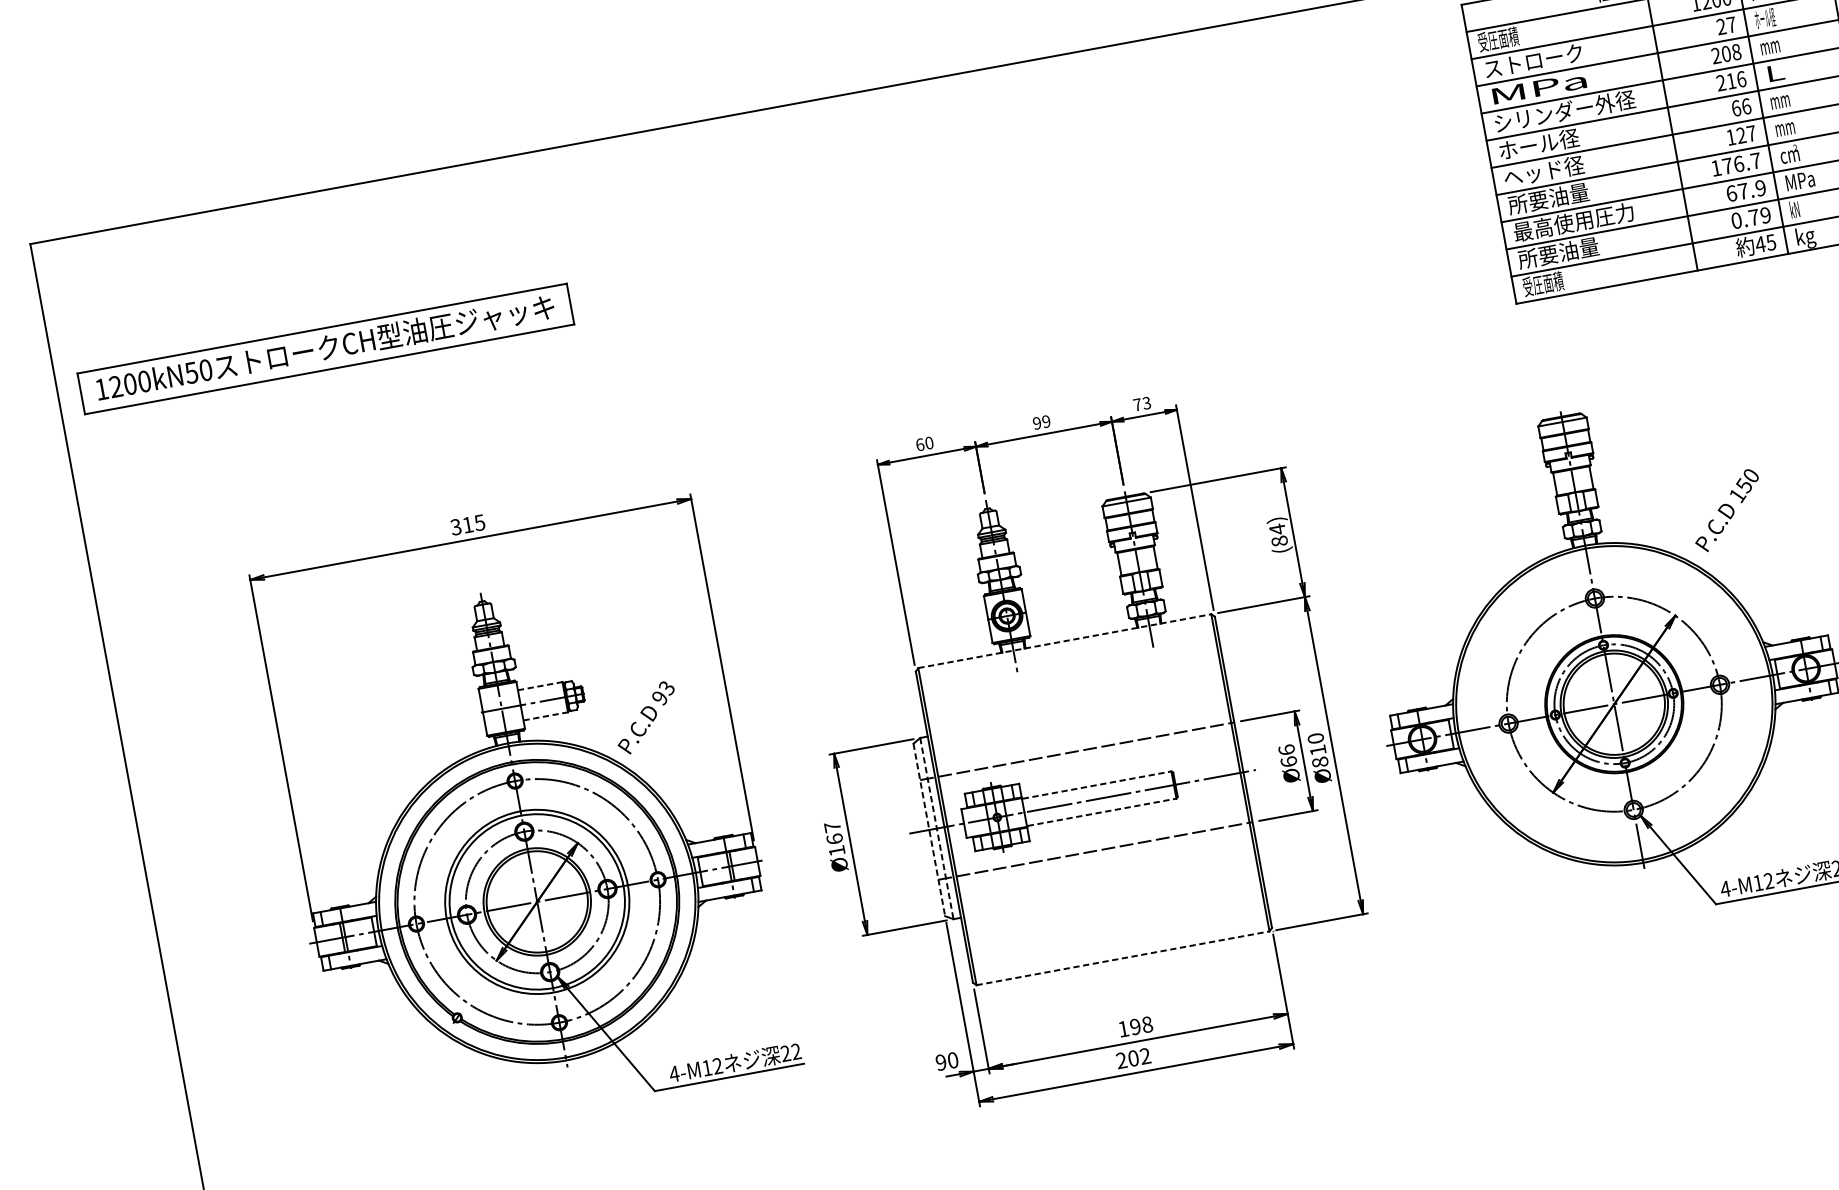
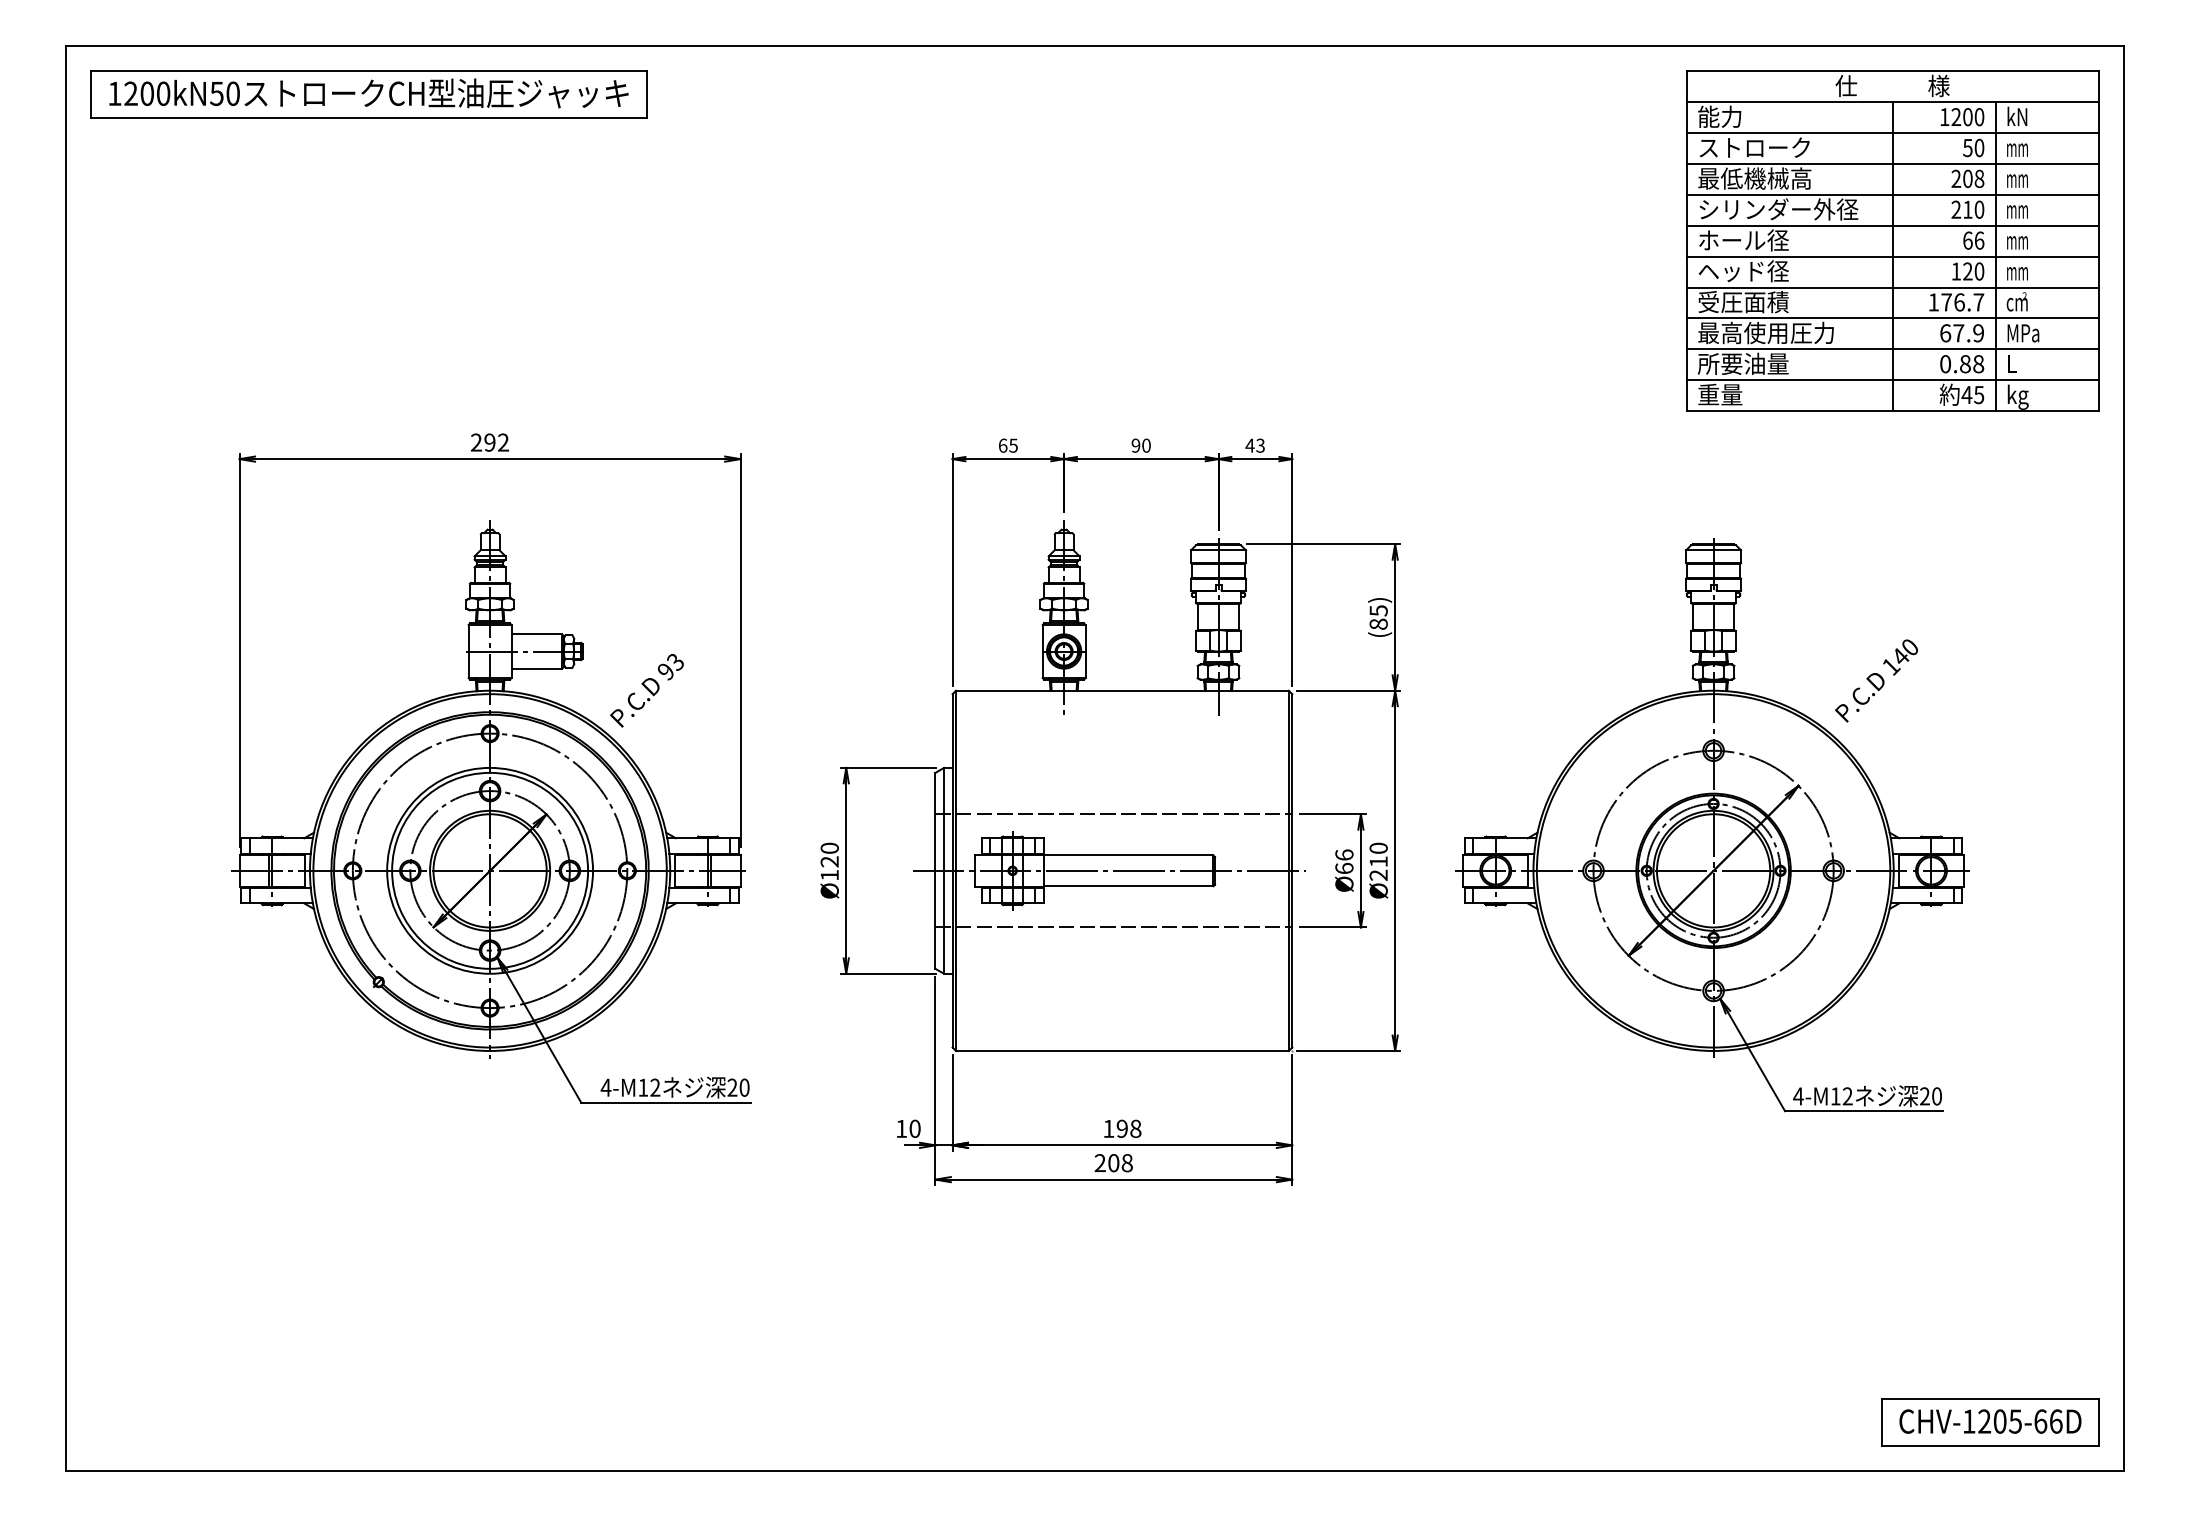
text: (1764, 18) -> (2017, 147), ホール径 -> mm
text: (1726, 25) -> (1973, 147), 27 -> 50
text: (1498, 39) -> (1720, 116), 受圧面積 -> 能力
text: (1774, 72) -> (2017, 209), L -> mm
text: (1741, 79) -> (1979, 209), 216 -> 210
text: (1538, 88) -> (1754, 178), MPa -> 最低機械高
text: (1751, 133) -> (1979, 271), 127 -> 120
text: (1547, 199) -> (1742, 302), 所要油量 -> 受圧面積
text: (1794, 208) -> (2011, 362), kN -> L
text: (1760, 216) -> (1972, 364), 0.79 -> 0.88
text: (1543, 283) -> (1720, 394), 受圧面積 -> 重量
part: (325, 349) -> (368, 94), moved
text: (1137, 404) -> (1249, 445), 73 -> 43
text: (1046, 421) -> (1146, 445), 99 -> 90
text: (929, 442) -> (1013, 445), 60 -> 65
text: (1744, 485) -> (1900, 656), 150 -> 140
text: (467, 524) -> (489, 442), 315 -> 292
text: (1277, 529) -> (1378, 610), (84) -> (85)
line: (1064, 640) -> (1122, 690), dashed -> solid
line: (540, 686) -> (537, 634), dashed -> solid
line: (546, 716) -> (537, 668), dashed -> solid
text: (1319, 761) -> (1378, 874), Ø810 -> Ø210
line: (1097, 785) -> (1129, 855), dashed -> solid
line: (1102, 812) -> (1129, 886), dashed -> solid
line: (937, 828) -> (944, 870), dashed -> solid
line: (929, 829) -> (935, 870), dashed -> solid
text: (833, 832) -> (829, 854), Ø167 -> Ø120
line: (1123, 957) -> (1122, 1050), dashed -> solid
text: (796, 1051) -> (744, 1087), 22 -> 20
text: (1144, 1056) -> (1126, 1163), 202 -> 208
text: (941, 1062) -> (901, 1128), 90 -> 10

